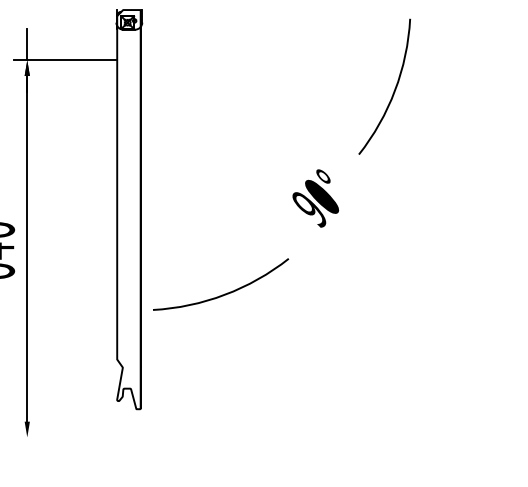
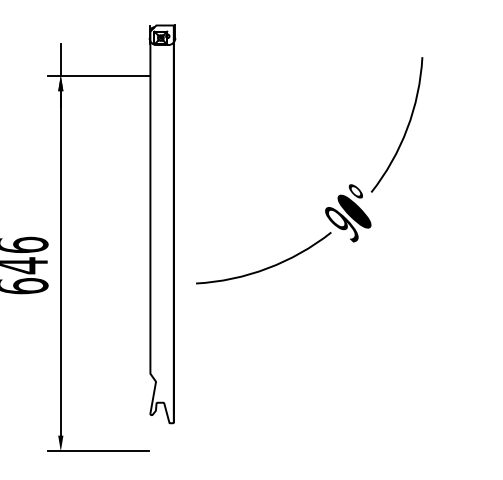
arc: (394, 88) -> (406, 126), moved
arc: (224, 293) -> (267, 267), moved
line: (64, 437) -> (97, 451), added

